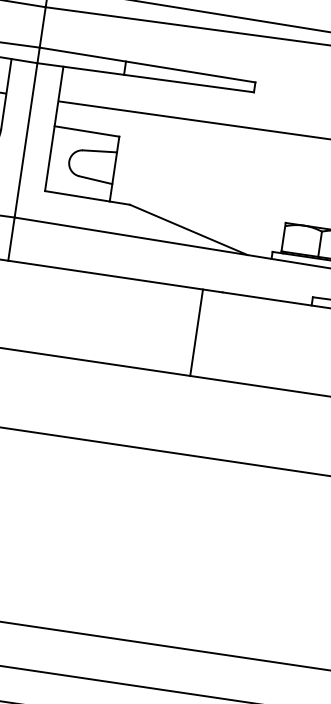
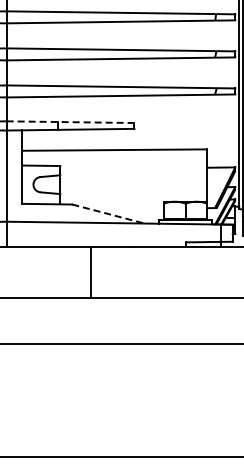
line: (147, 65) -> (70, 122), solid -> dashed
line: (188, 230) -> (108, 214), solid -> dashed
line: (196, 332) -> (90, 272), moved

